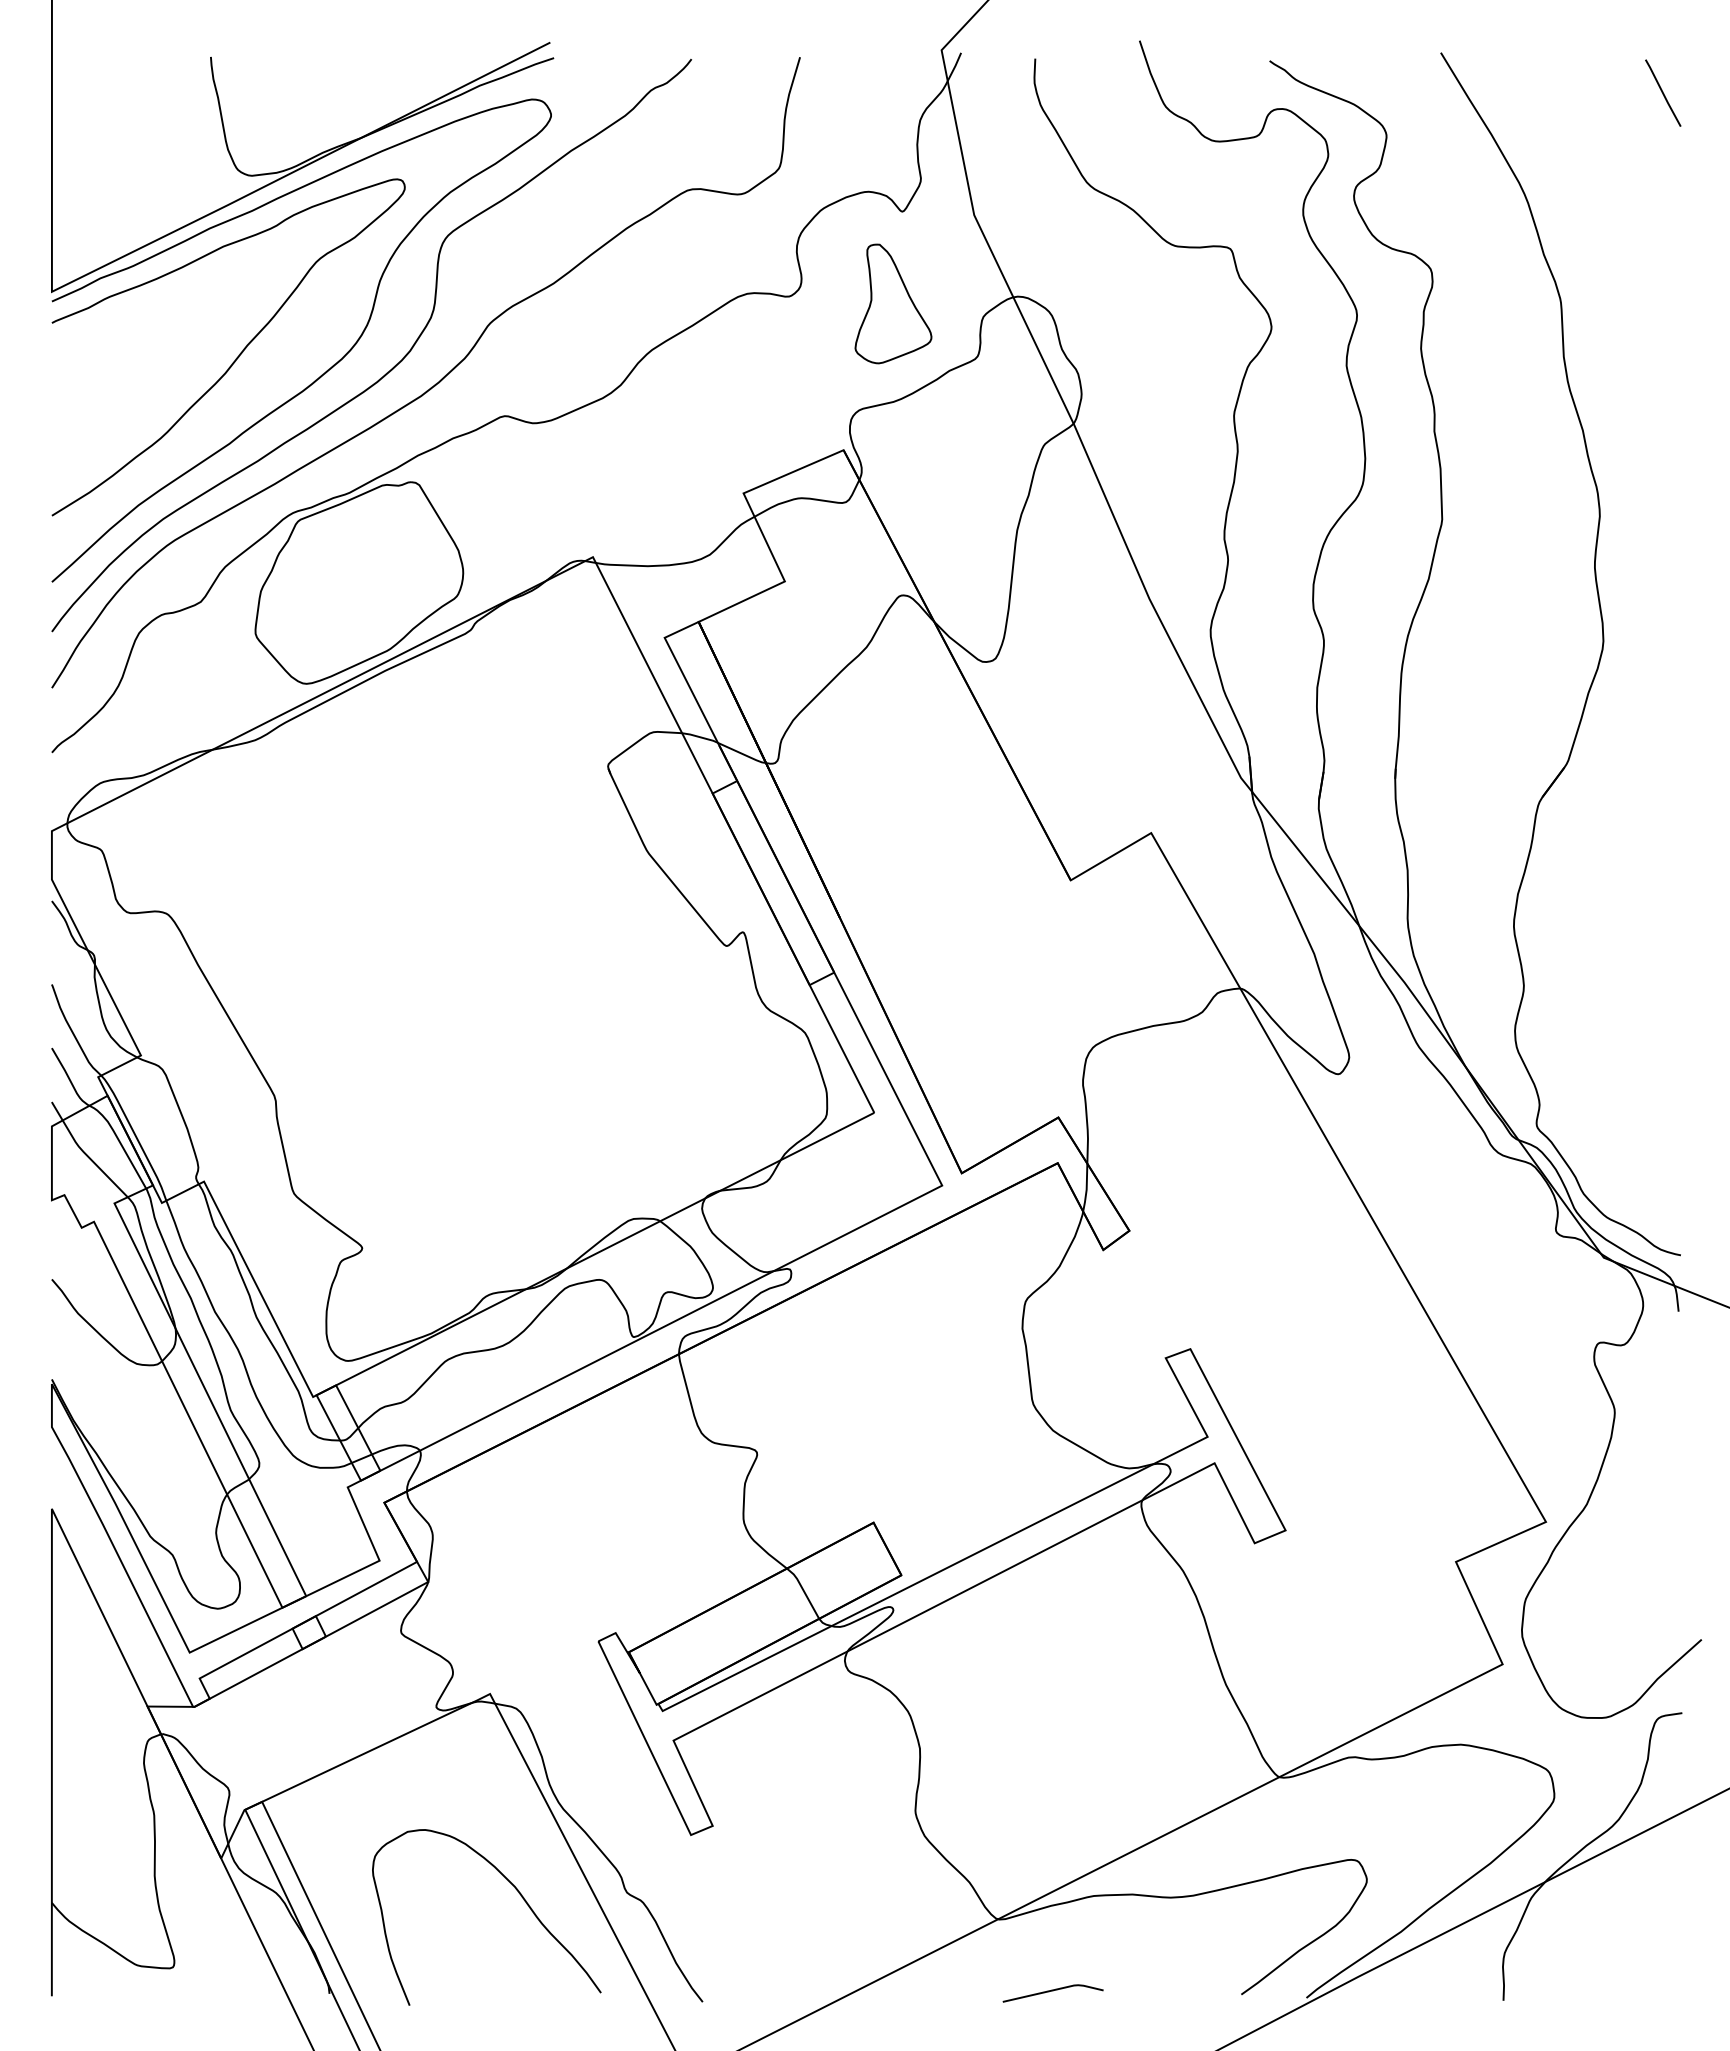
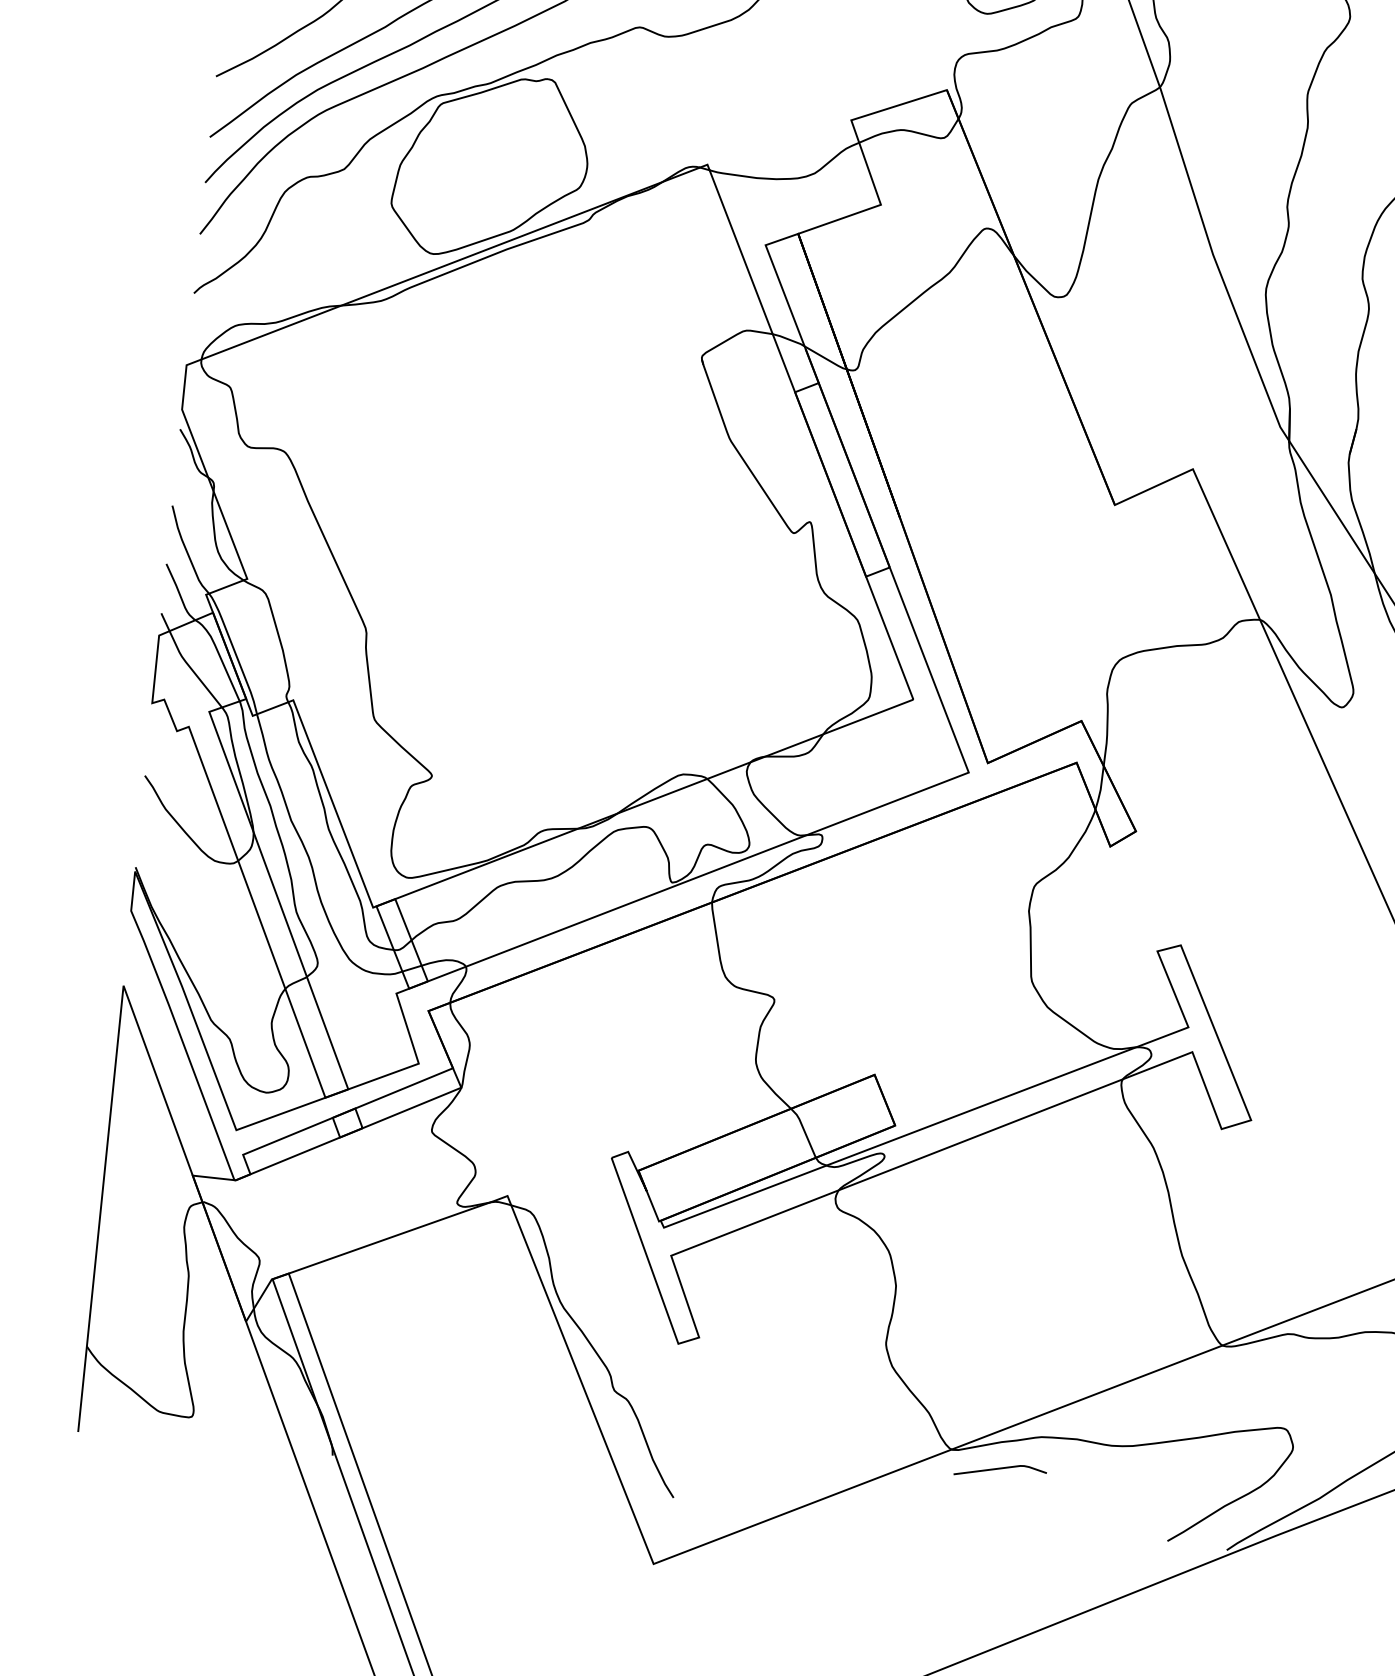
curve: (518, 1893) -> (515, 1381), removed
line: (1052, 1991) -> (1000, 1469), moved

